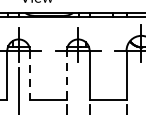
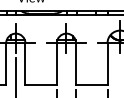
line: (30, 75) -> (25, 64), dashed -> solid
line: (66, 75) -> (56, 64), dashed -> solid

